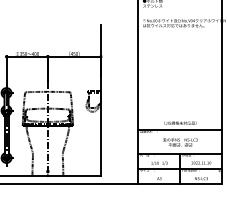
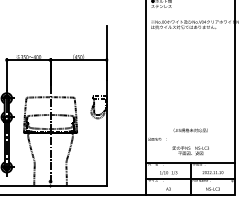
line: (180, 129) -> (190, 137), removed

